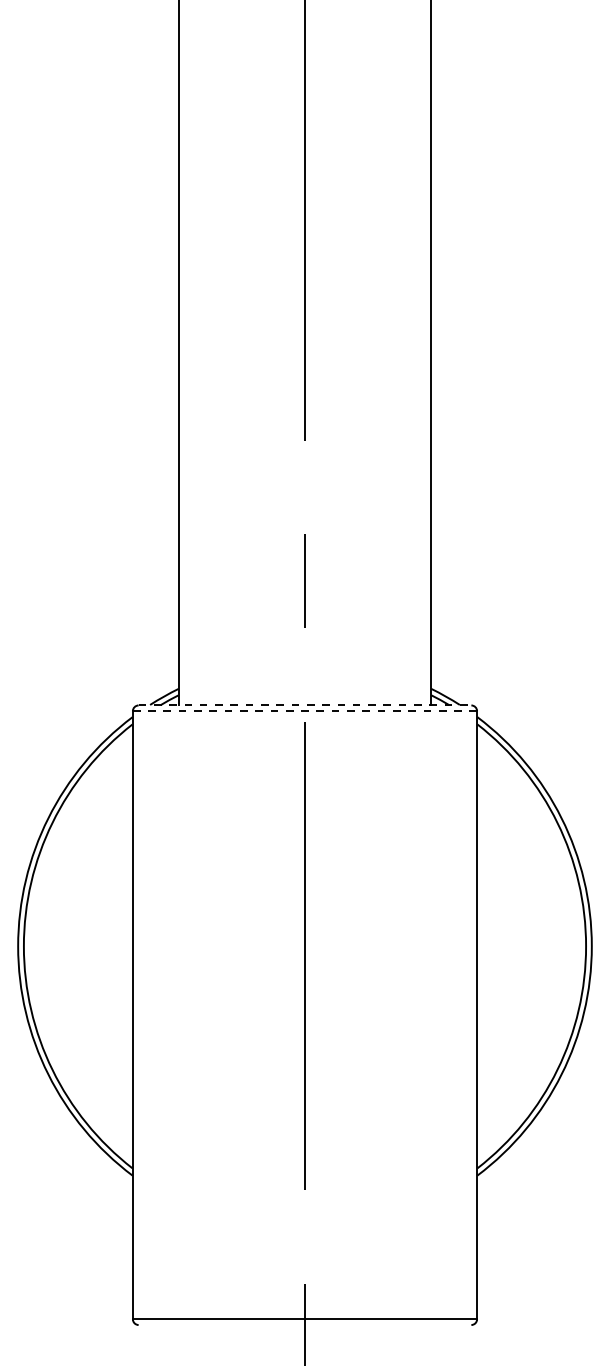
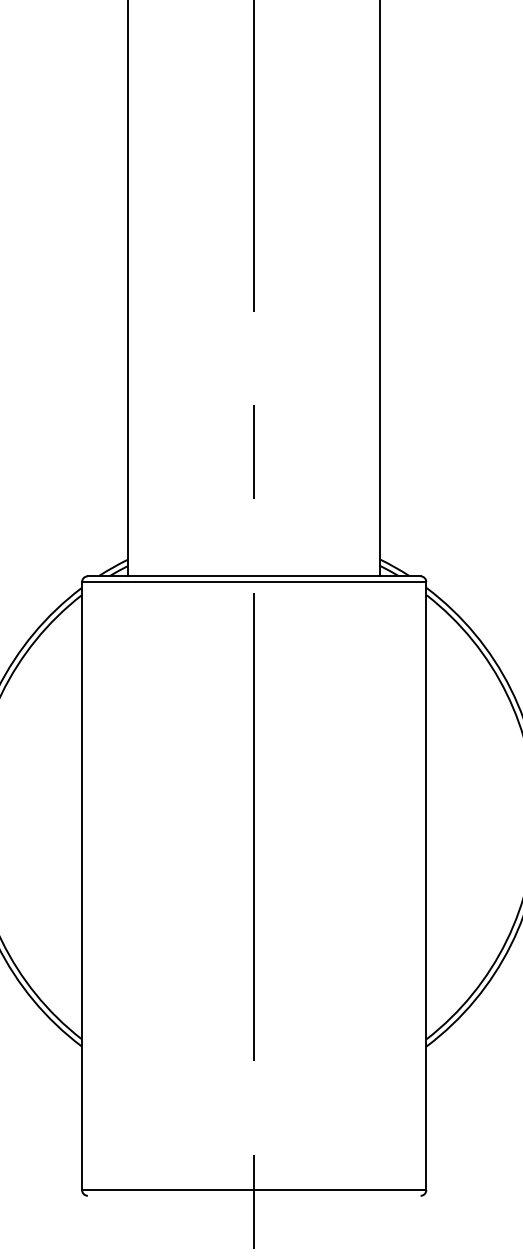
line: (305, 705) -> (254, 576), dashed -> solid
line: (305, 711) -> (254, 582), dashed -> solid

